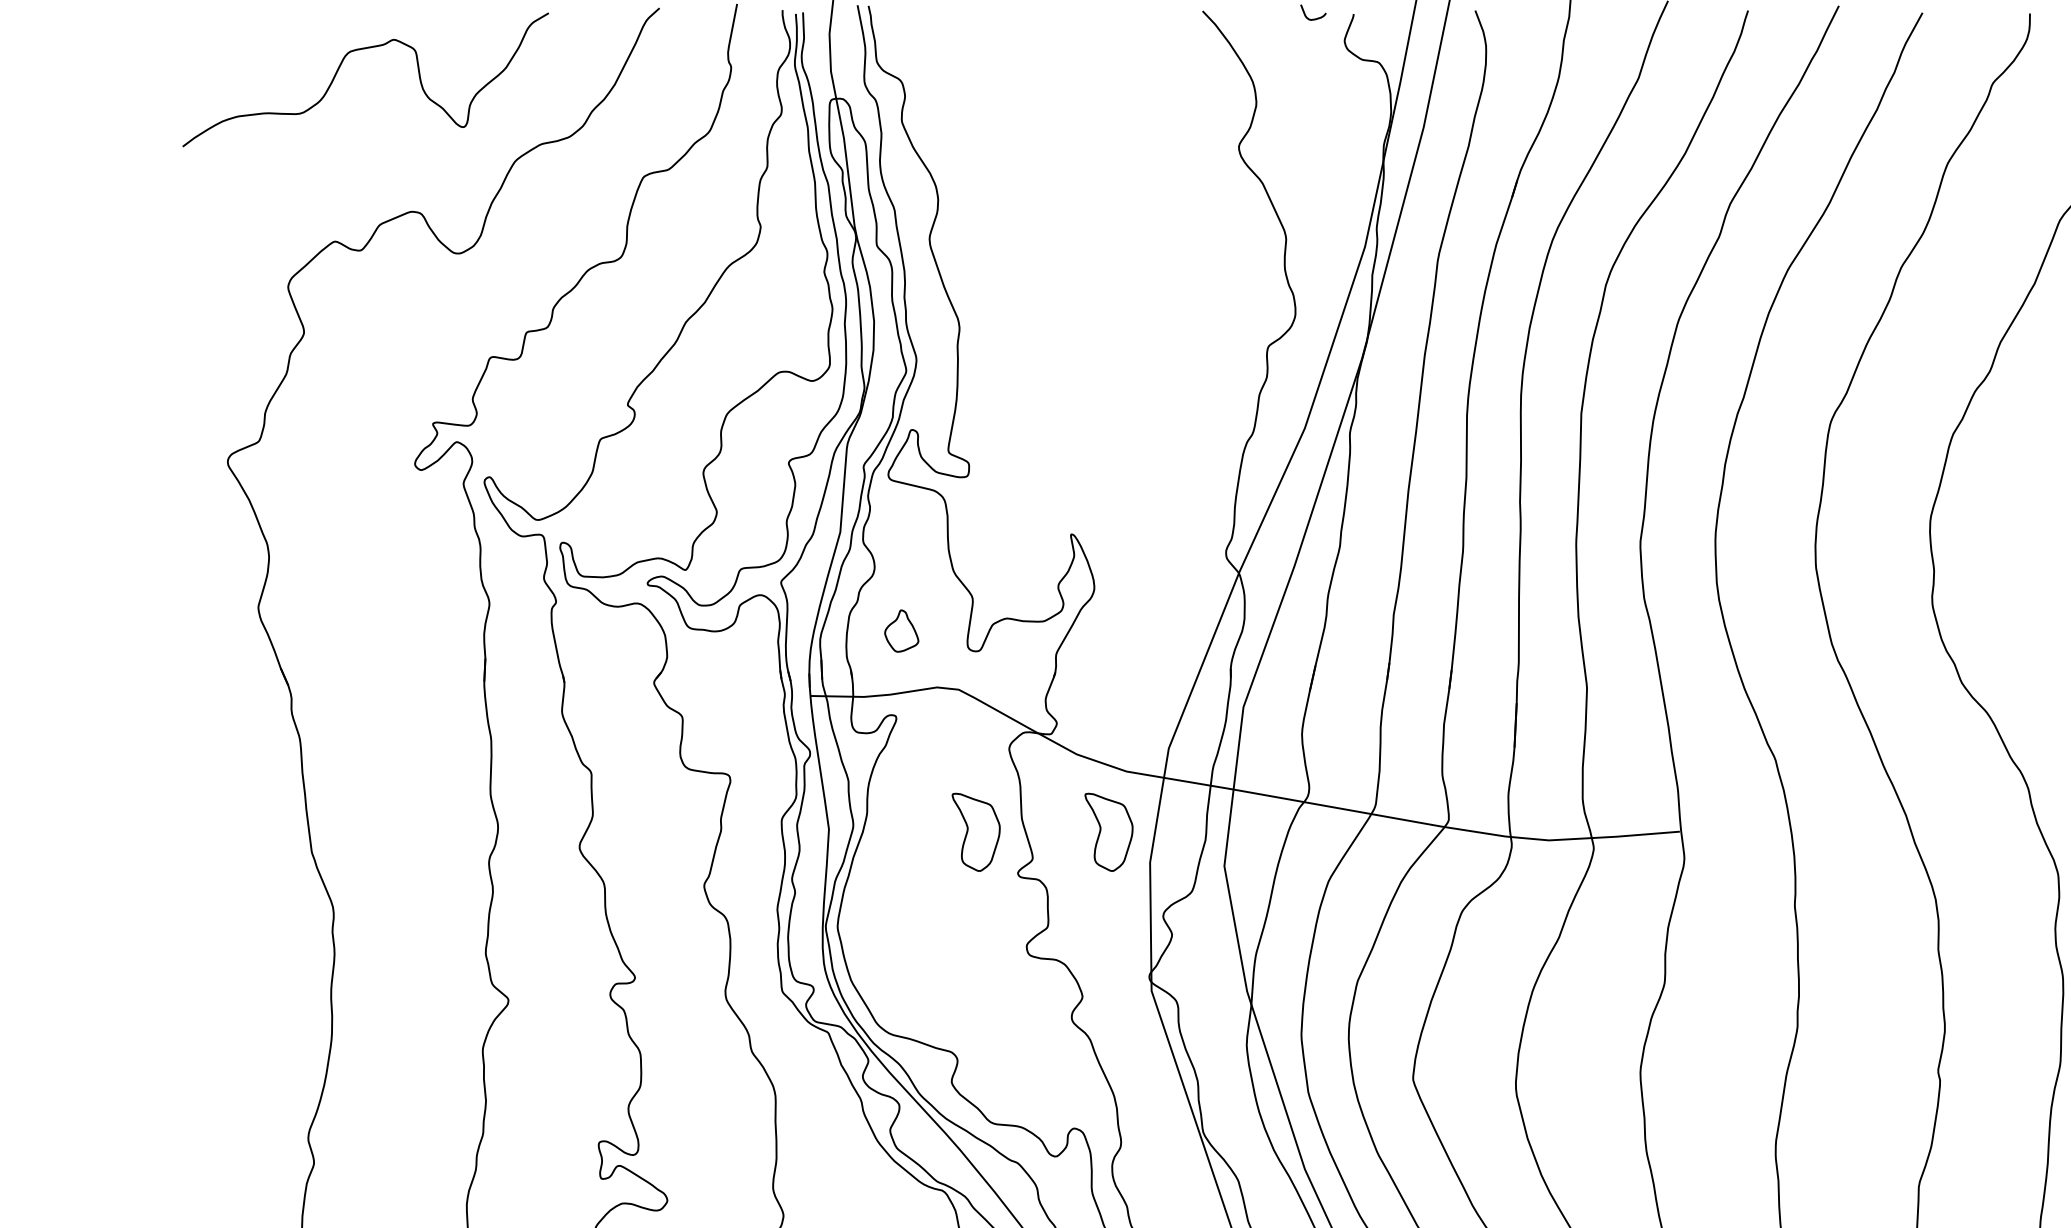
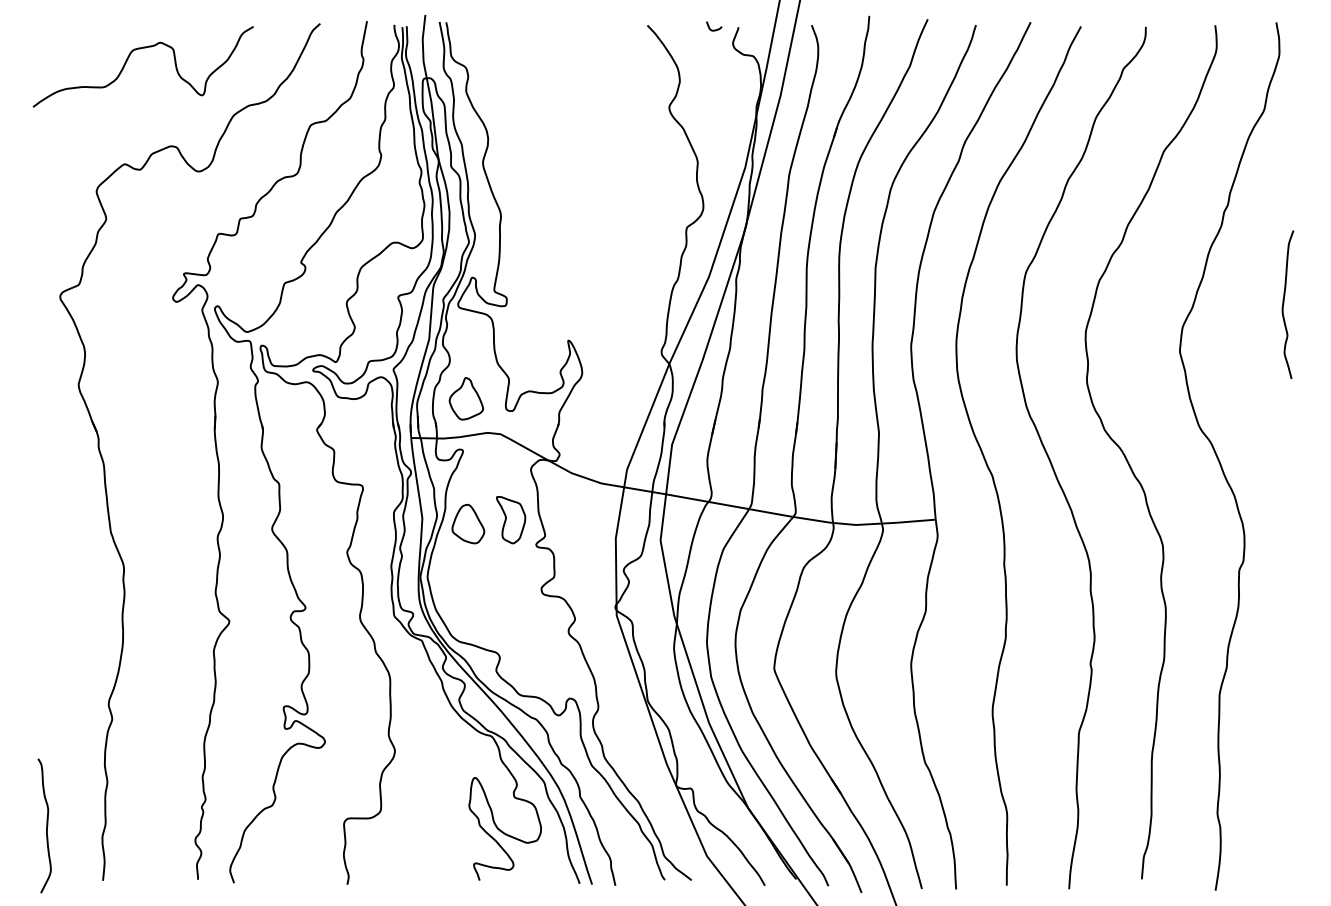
part: (900, 630) -> (465, 398), size x1.67
part: (1109, 832) -> (591, 520), removed
part: (905, 839) -> (468, 524), added

